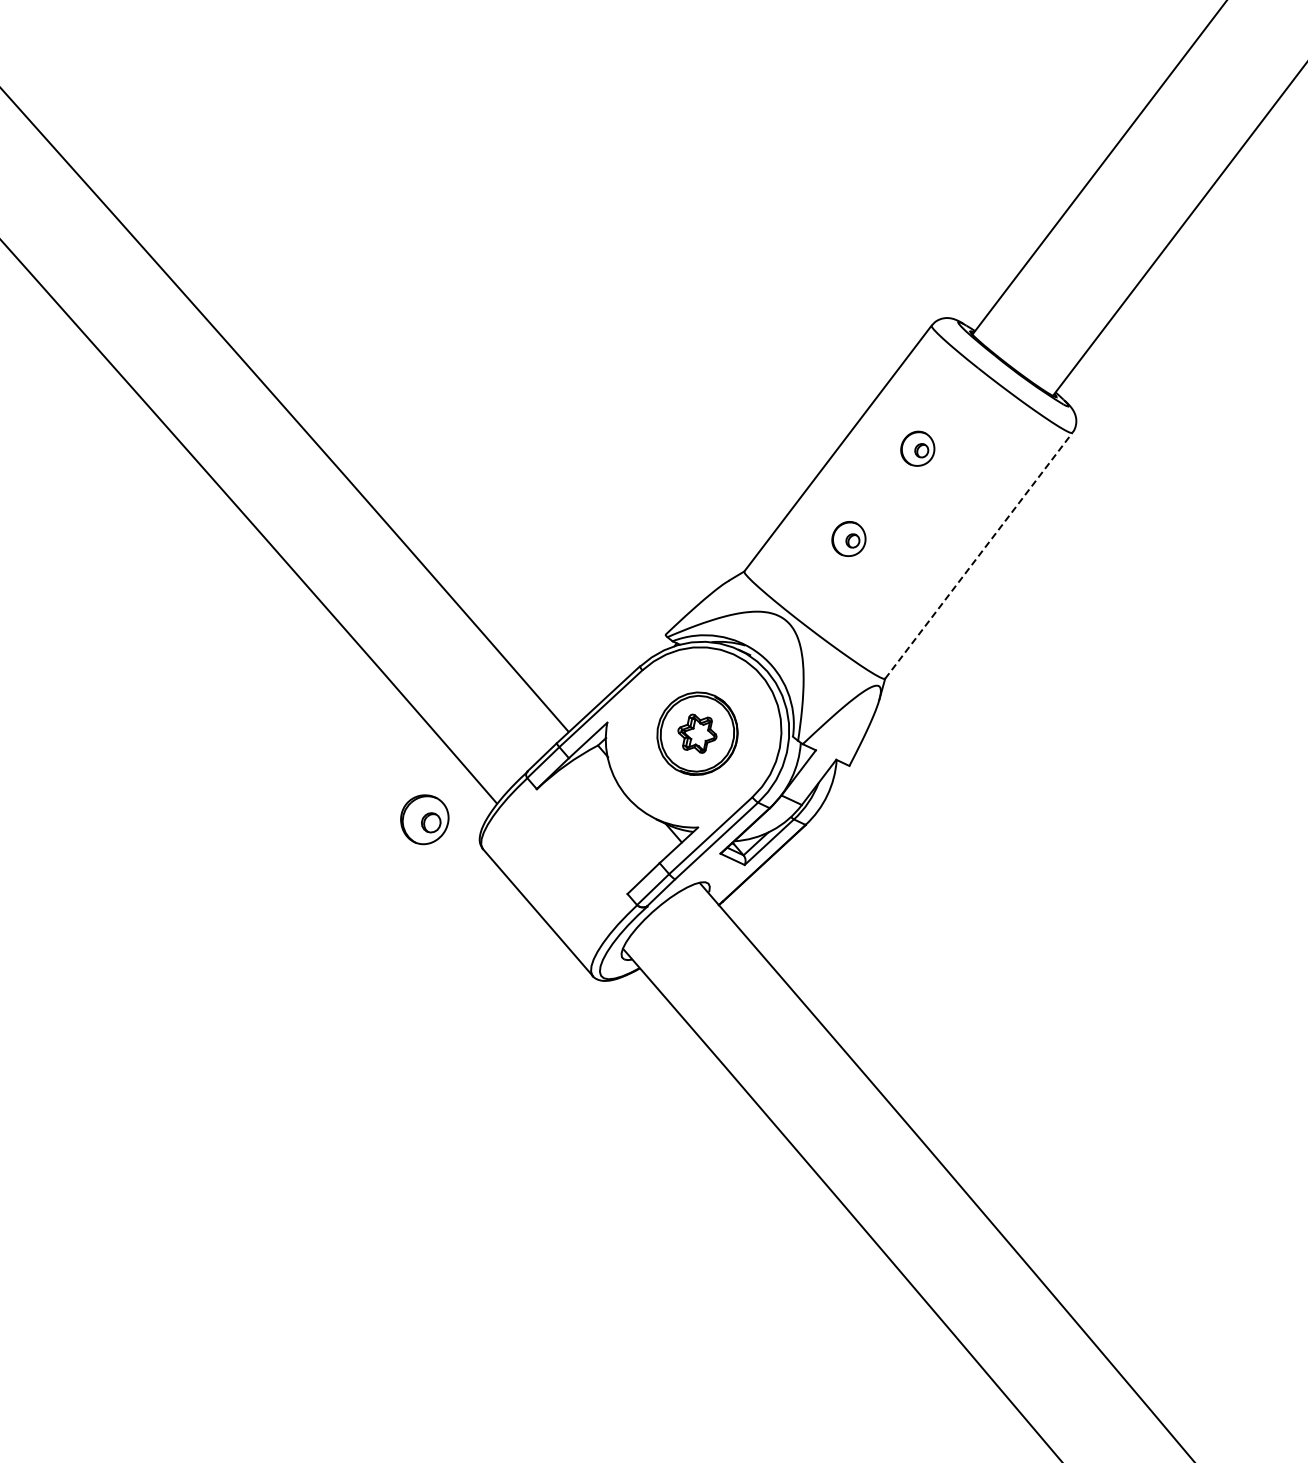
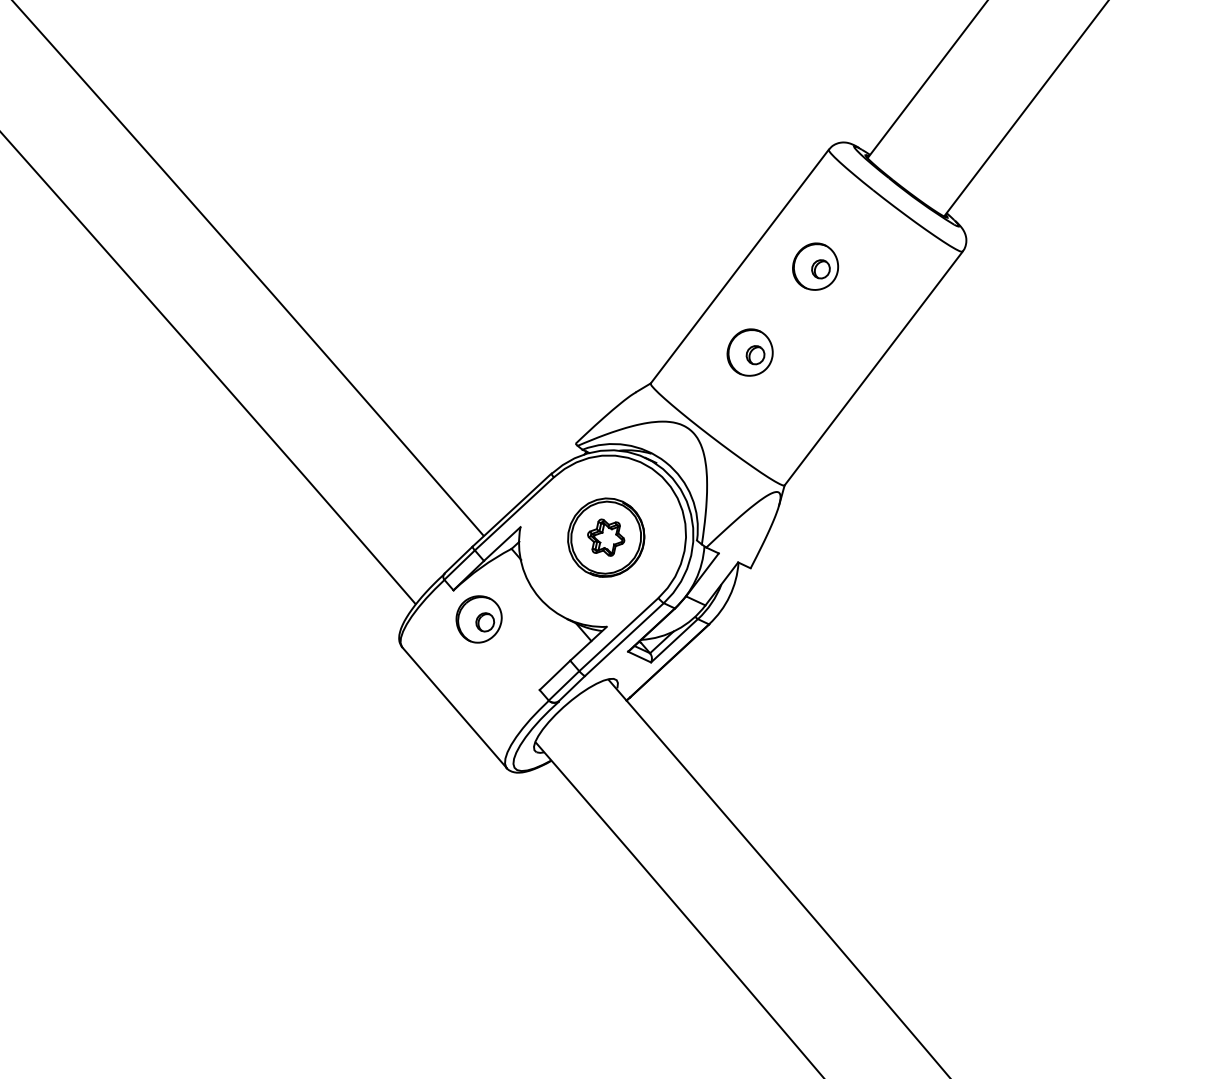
part: (917, 448) -> (815, 266), size x1.43
part: (848, 538) -> (749, 352), size x1.43
line: (978, 555) -> (873, 368), dashed -> solid
part: (424, 819) -> (478, 619), moved

